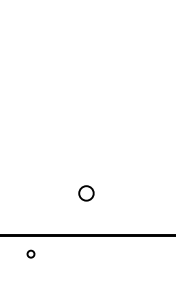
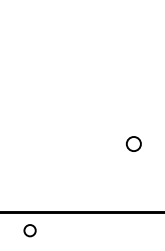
circle: (86, 193) -> (133, 144), moved
circle: (30, 253) -> (29, 229), size x1.67

